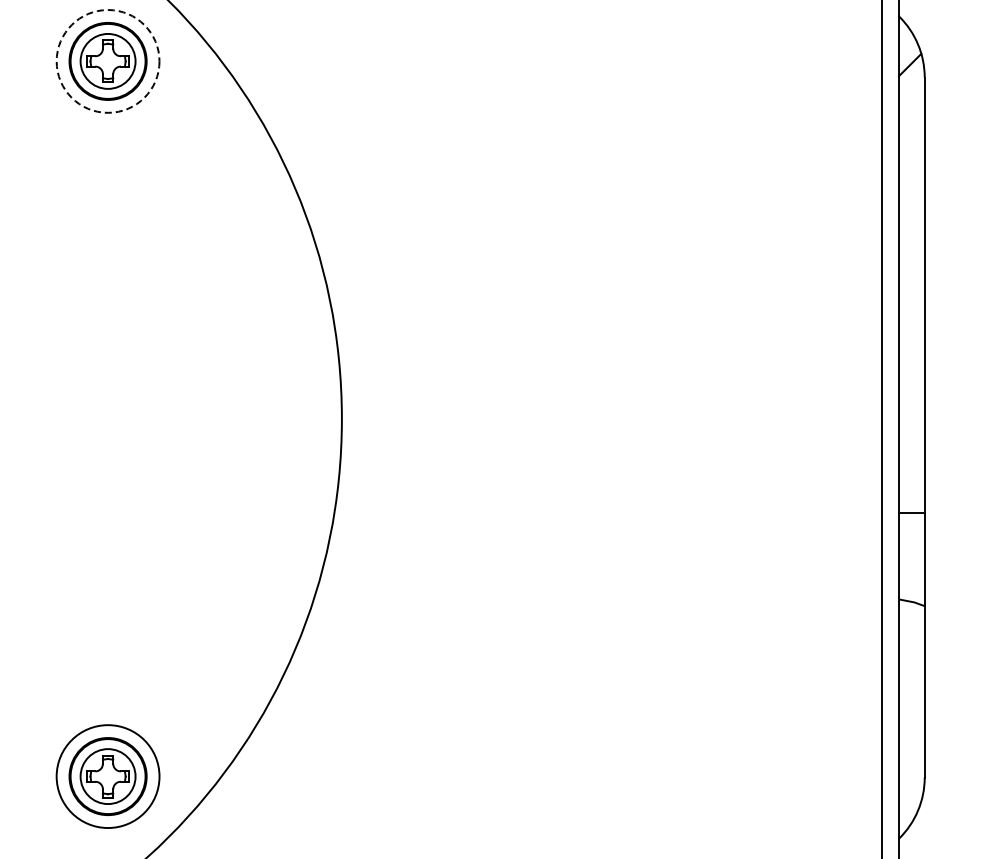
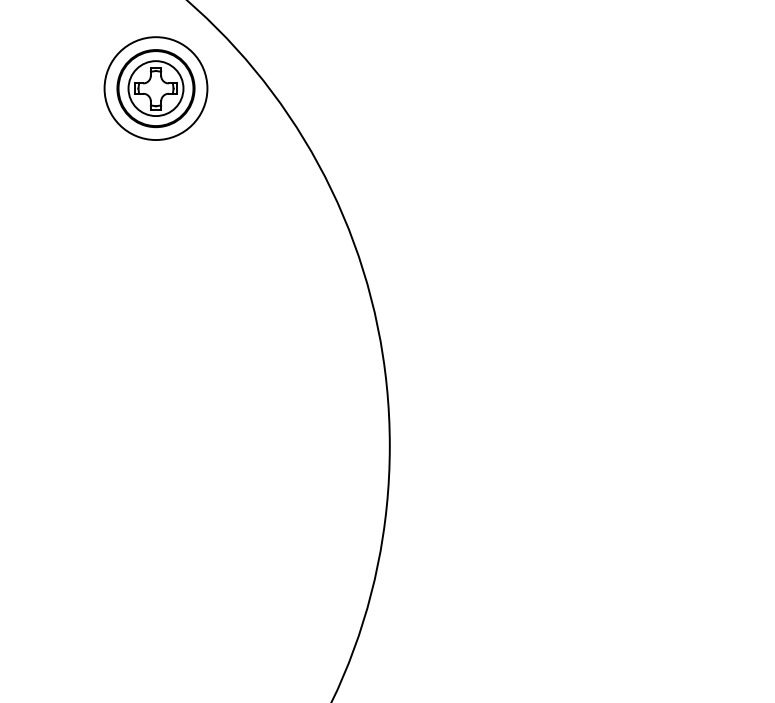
circle: (107, 61) -> (155, 88), dashed -> solid

